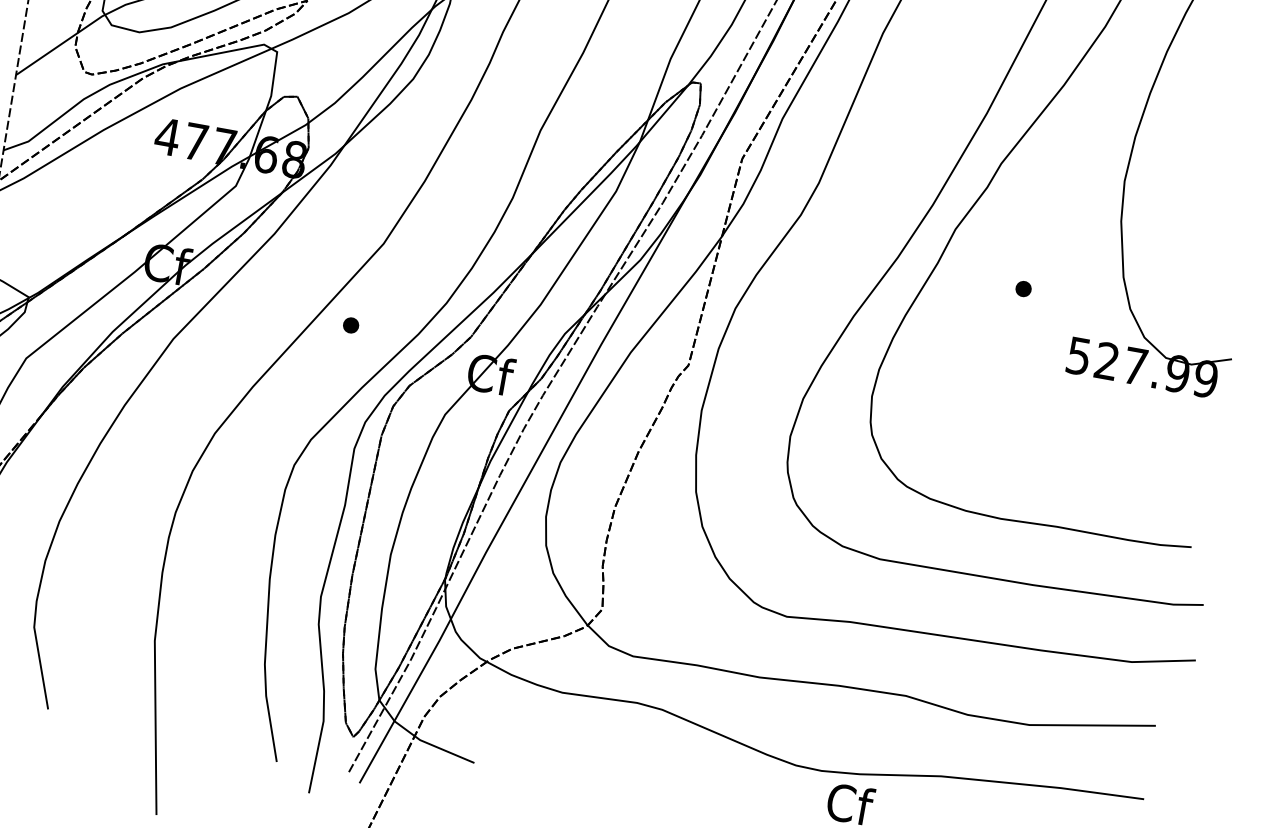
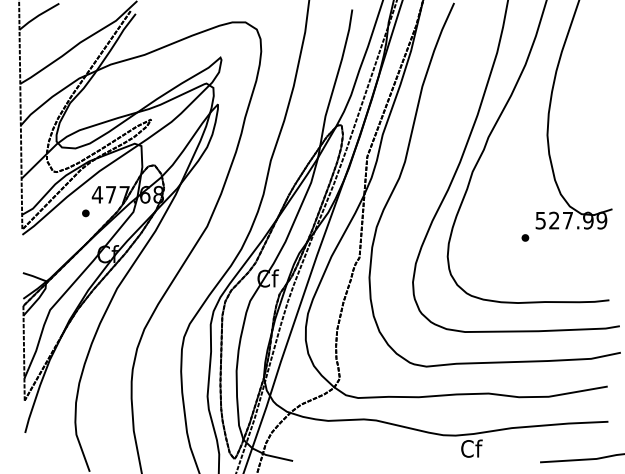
part: (1023, 288) -> (525, 237), moved
part: (350, 325) -> (85, 213), moved

